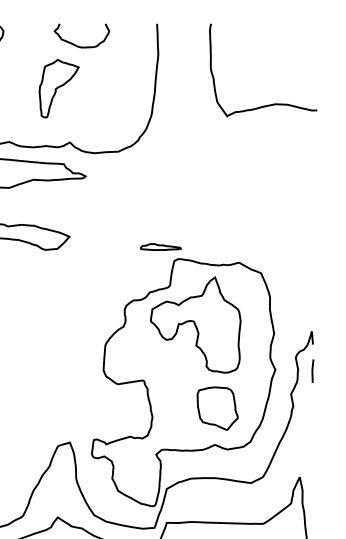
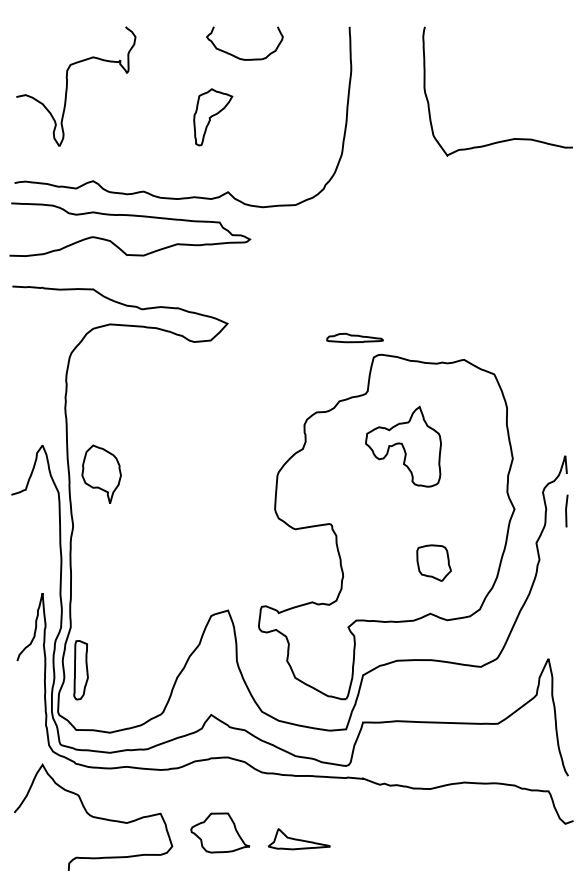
part: (59, 88) -> (213, 117), size x0.7
part: (195, 324) -> (403, 446), size x0.6
part: (217, 408) -> (433, 562), size x0.6

